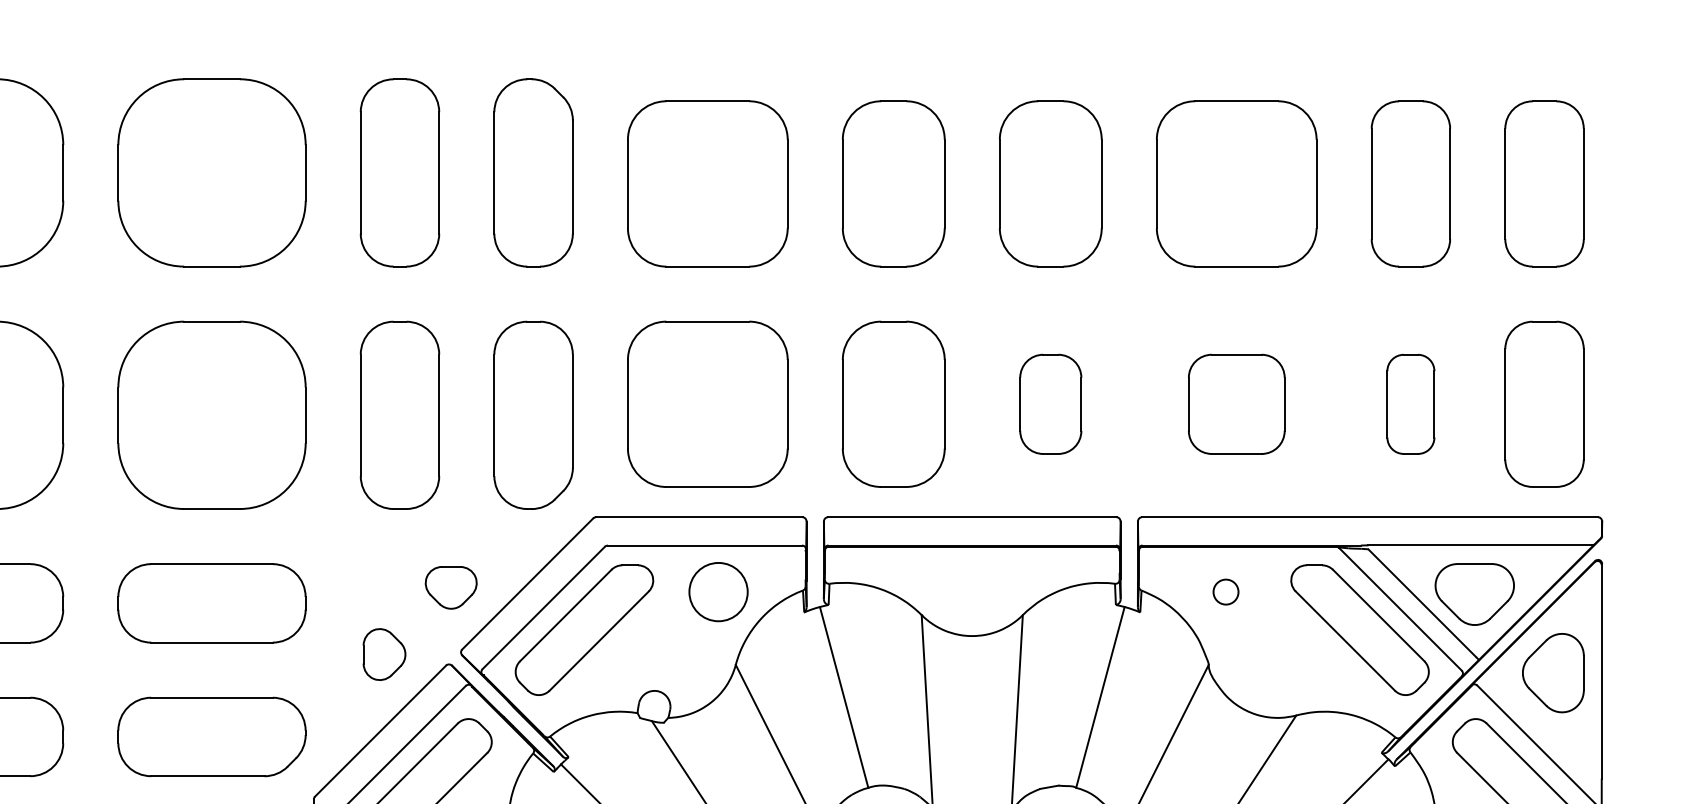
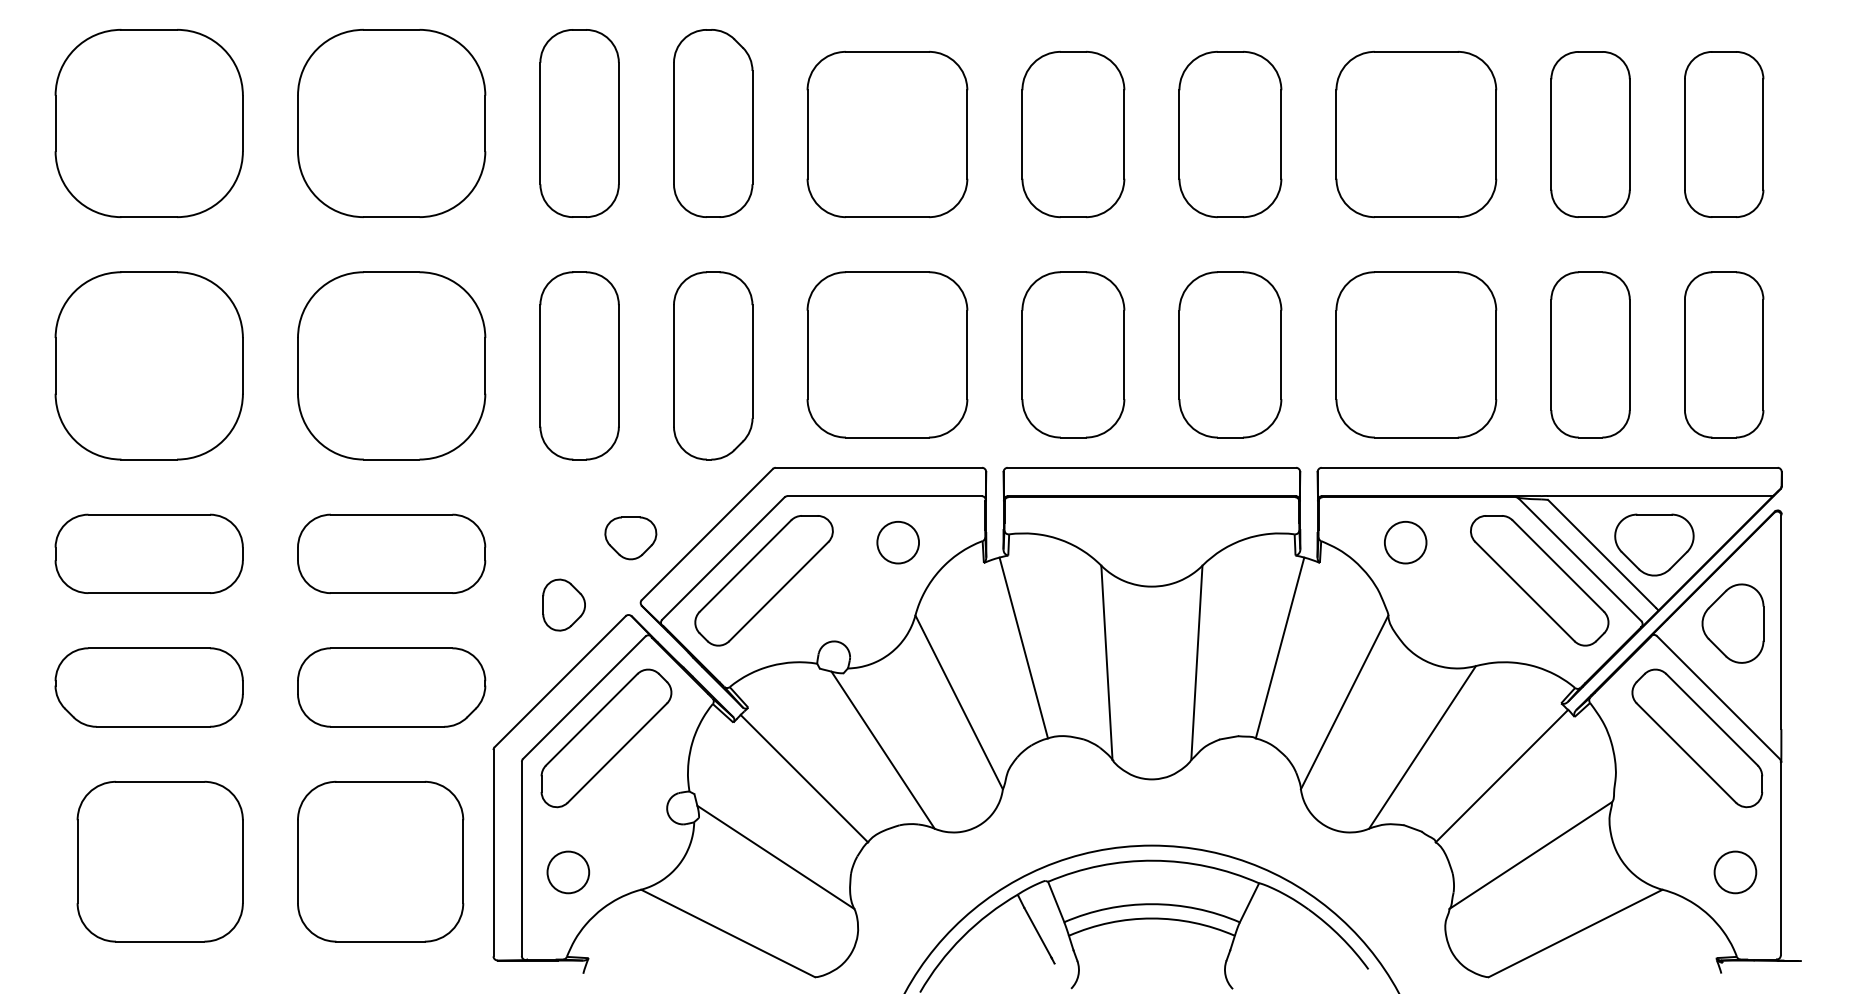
part: (1050, 403) -> (1230, 354), size x1.67
part: (1236, 403) -> (1416, 354), size x1.67
part: (1410, 403) -> (1590, 354), size x1.67
circle: (718, 591) -> (898, 542), size x0.71
circle: (1225, 591) -> (1405, 542), size x1.67

